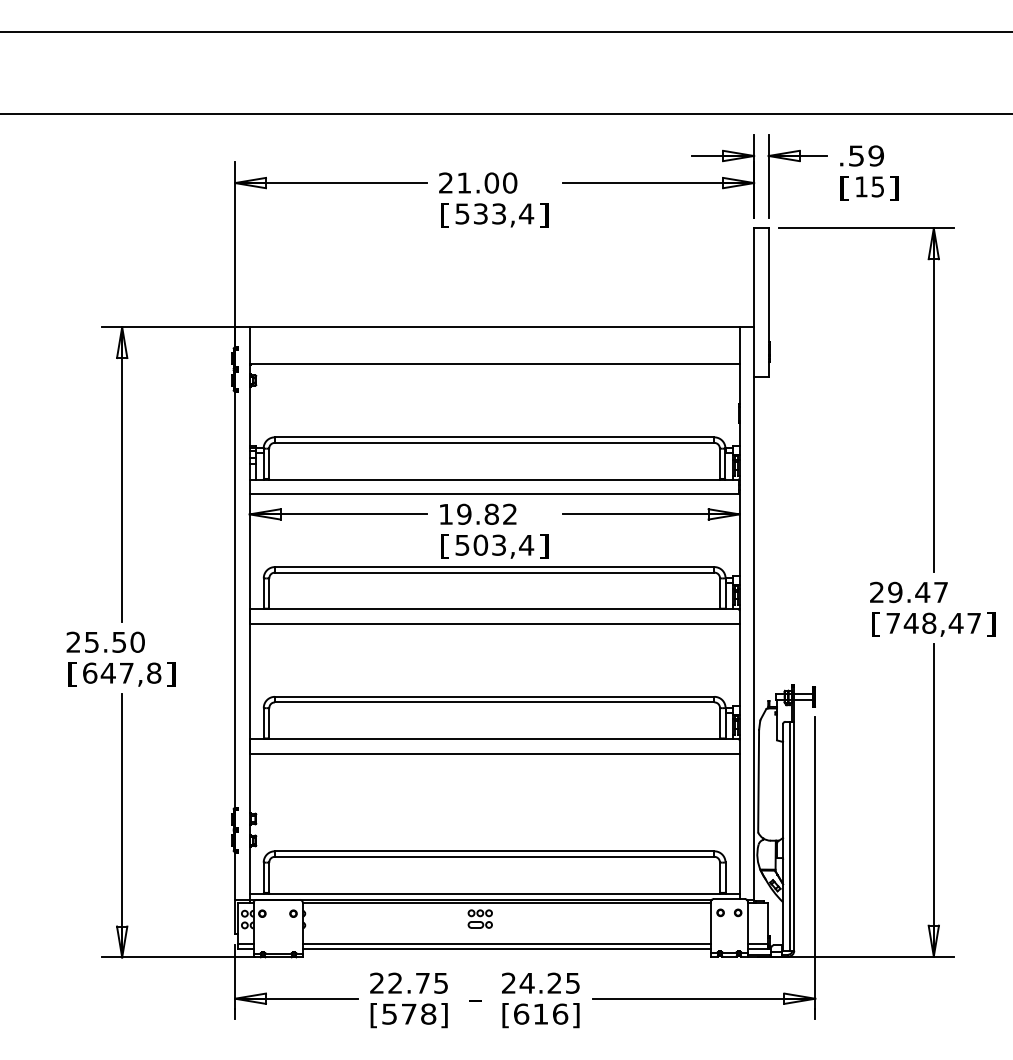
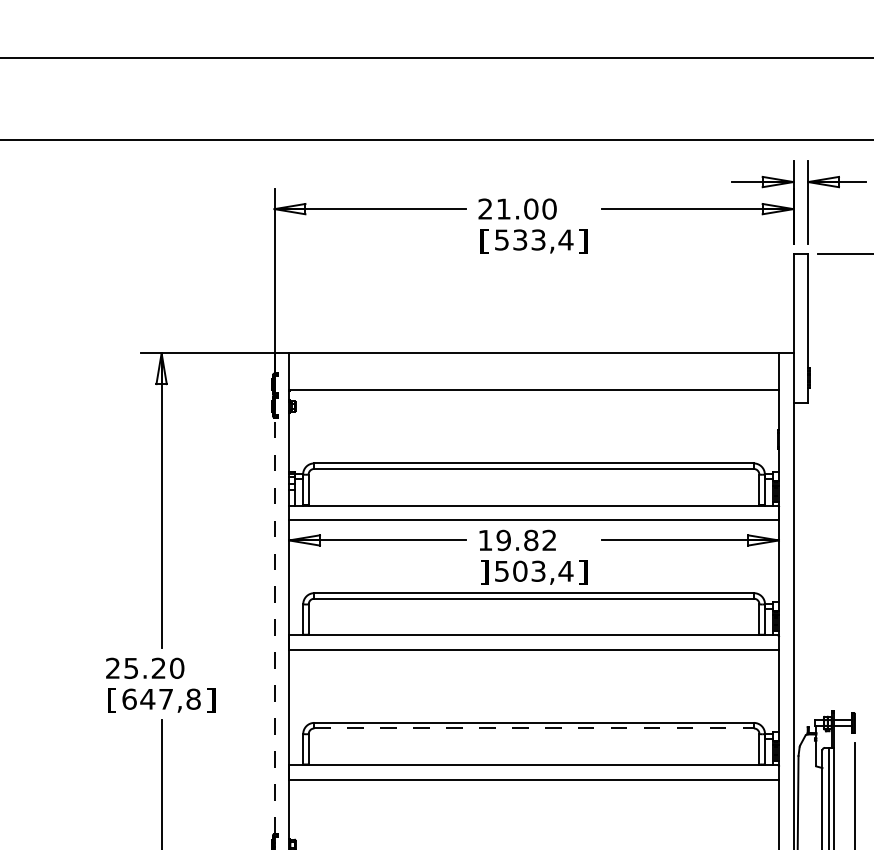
text: (445, 546) -> (484, 572), [ -> ]
line: (235, 599) -> (274, 625), solid -> dashed
text: (118, 641) -> (157, 667), 25.50 -> 25.20
line: (494, 702) -> (533, 728), solid -> dashed

